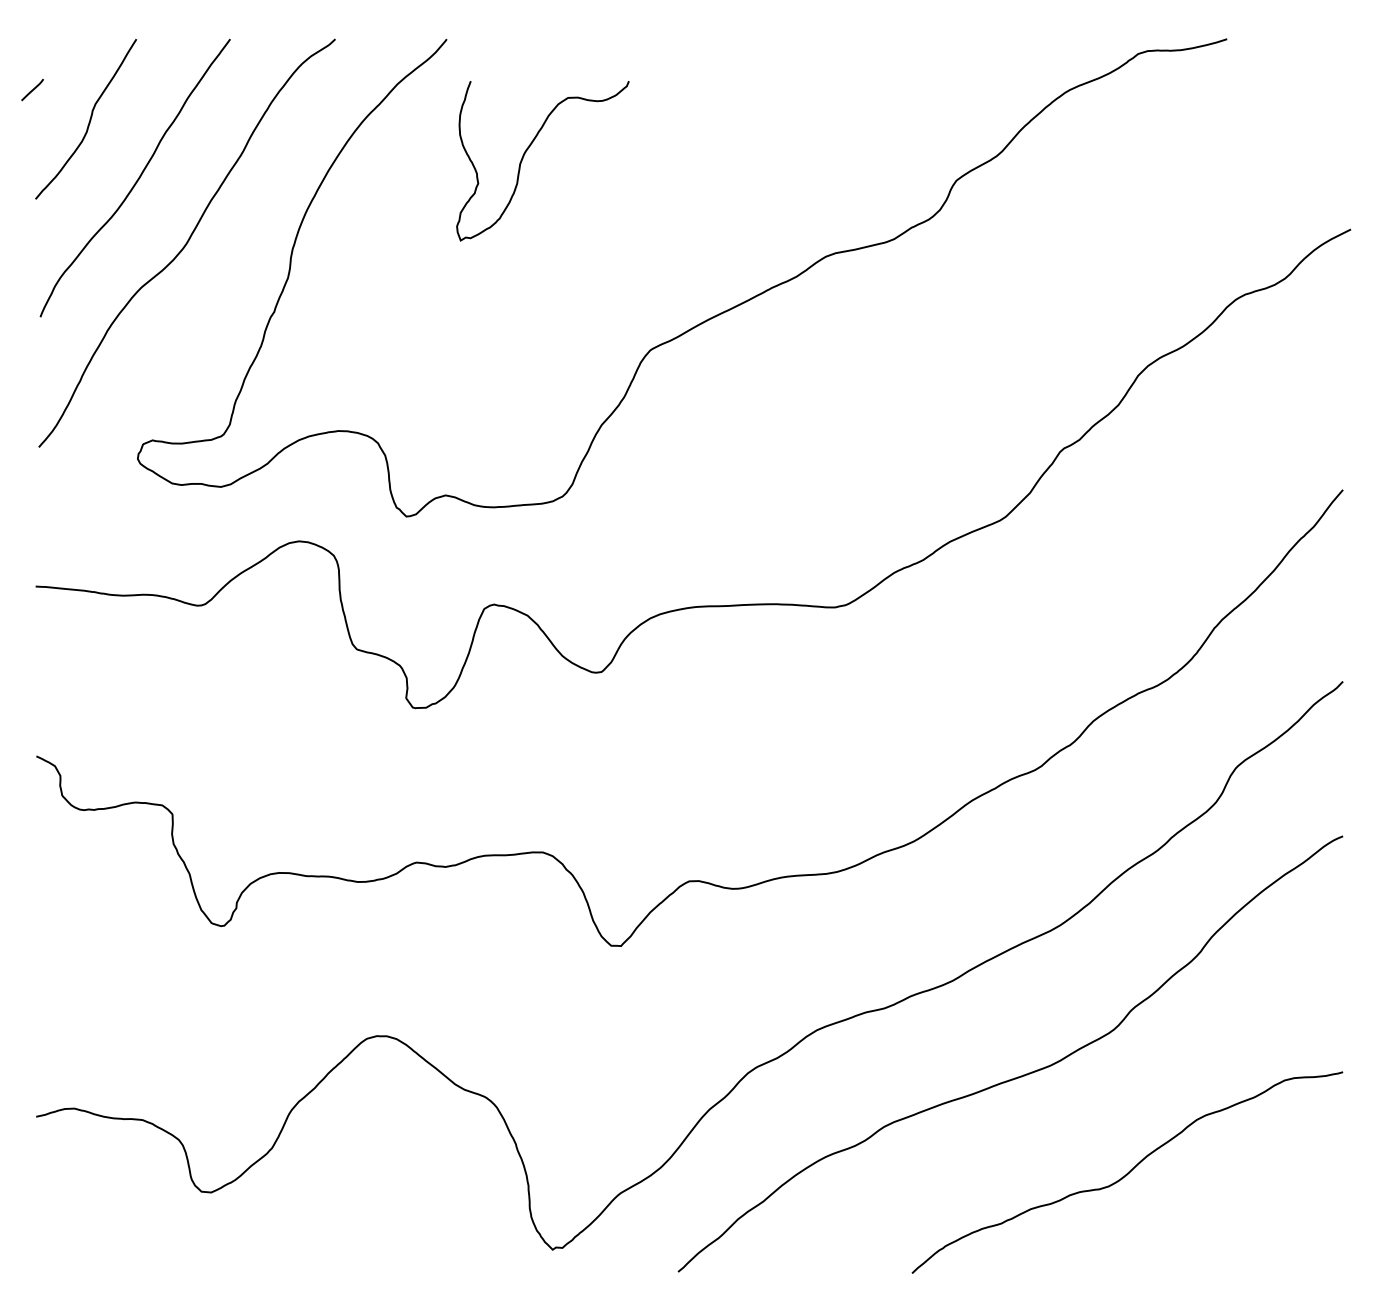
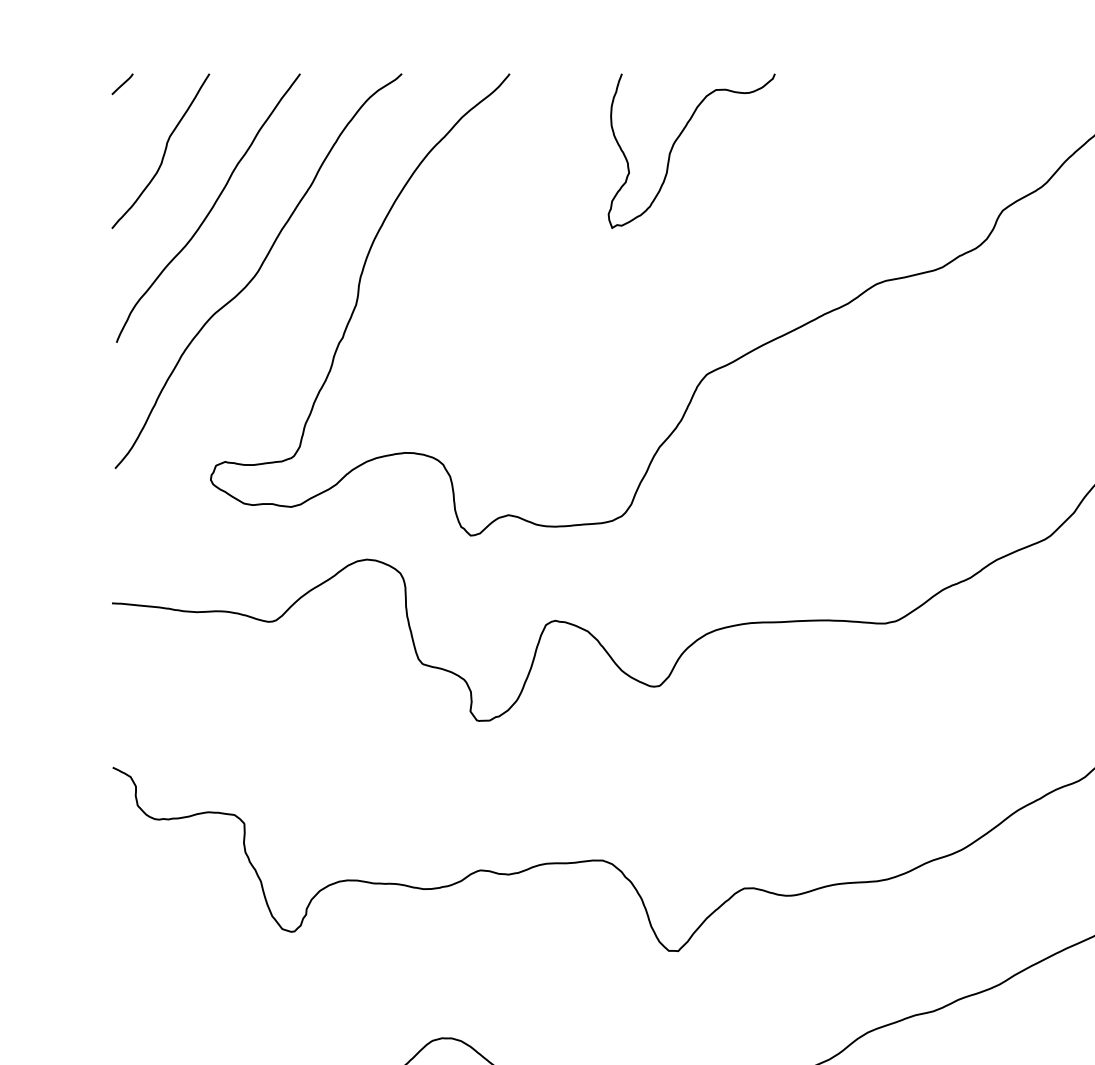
line: (32, 89) -> (122, 83), moved
curve: (526, 152) -> (675, 142), moved

